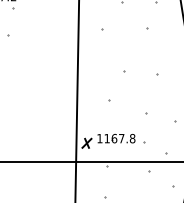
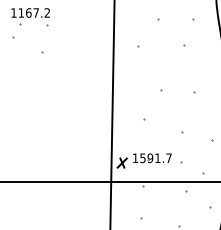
text: (119, 138) -> (155, 158), 1167.8 -> 1591.7

